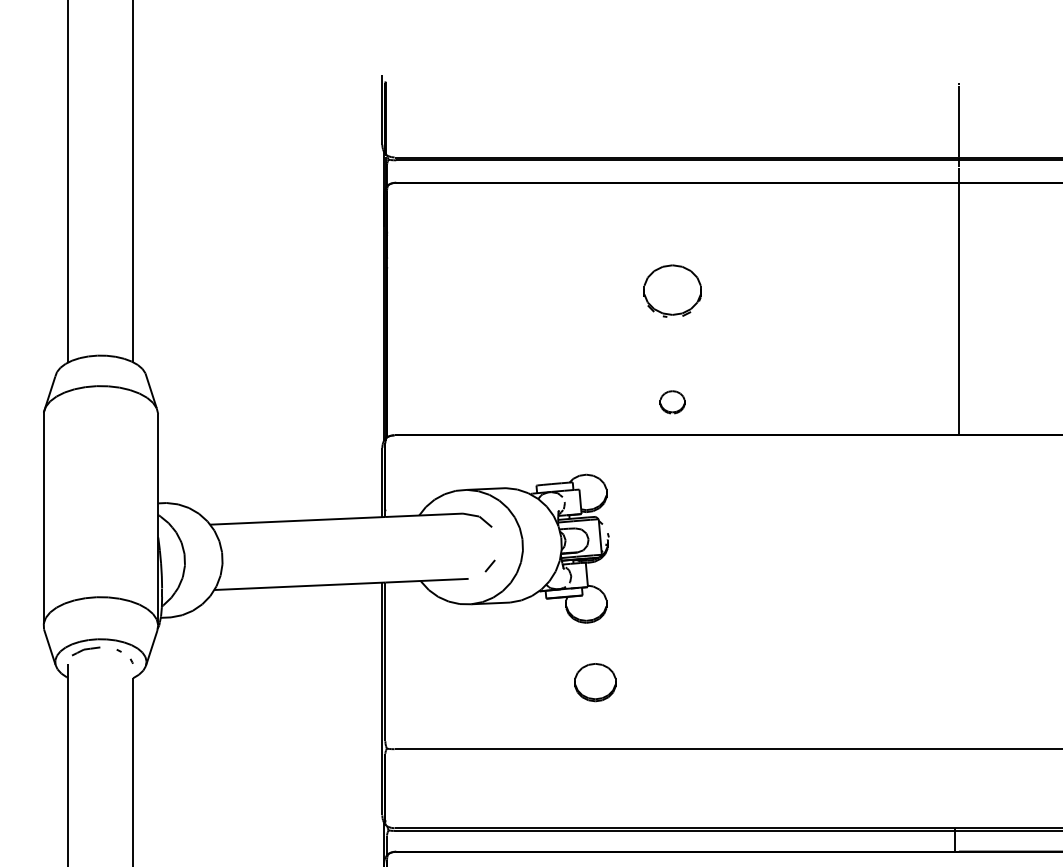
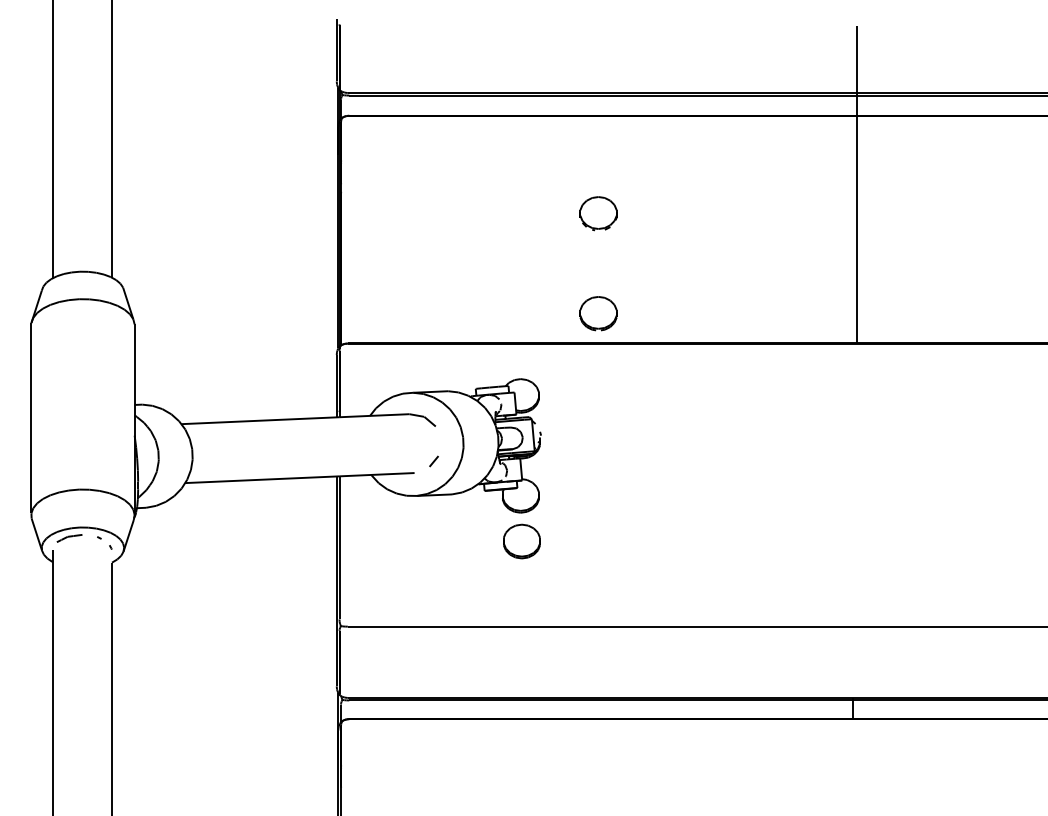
part: (672, 291) -> (598, 213), size x0.71
part: (672, 401) -> (598, 313), size x1.67
part: (594, 682) -> (521, 541), moved

